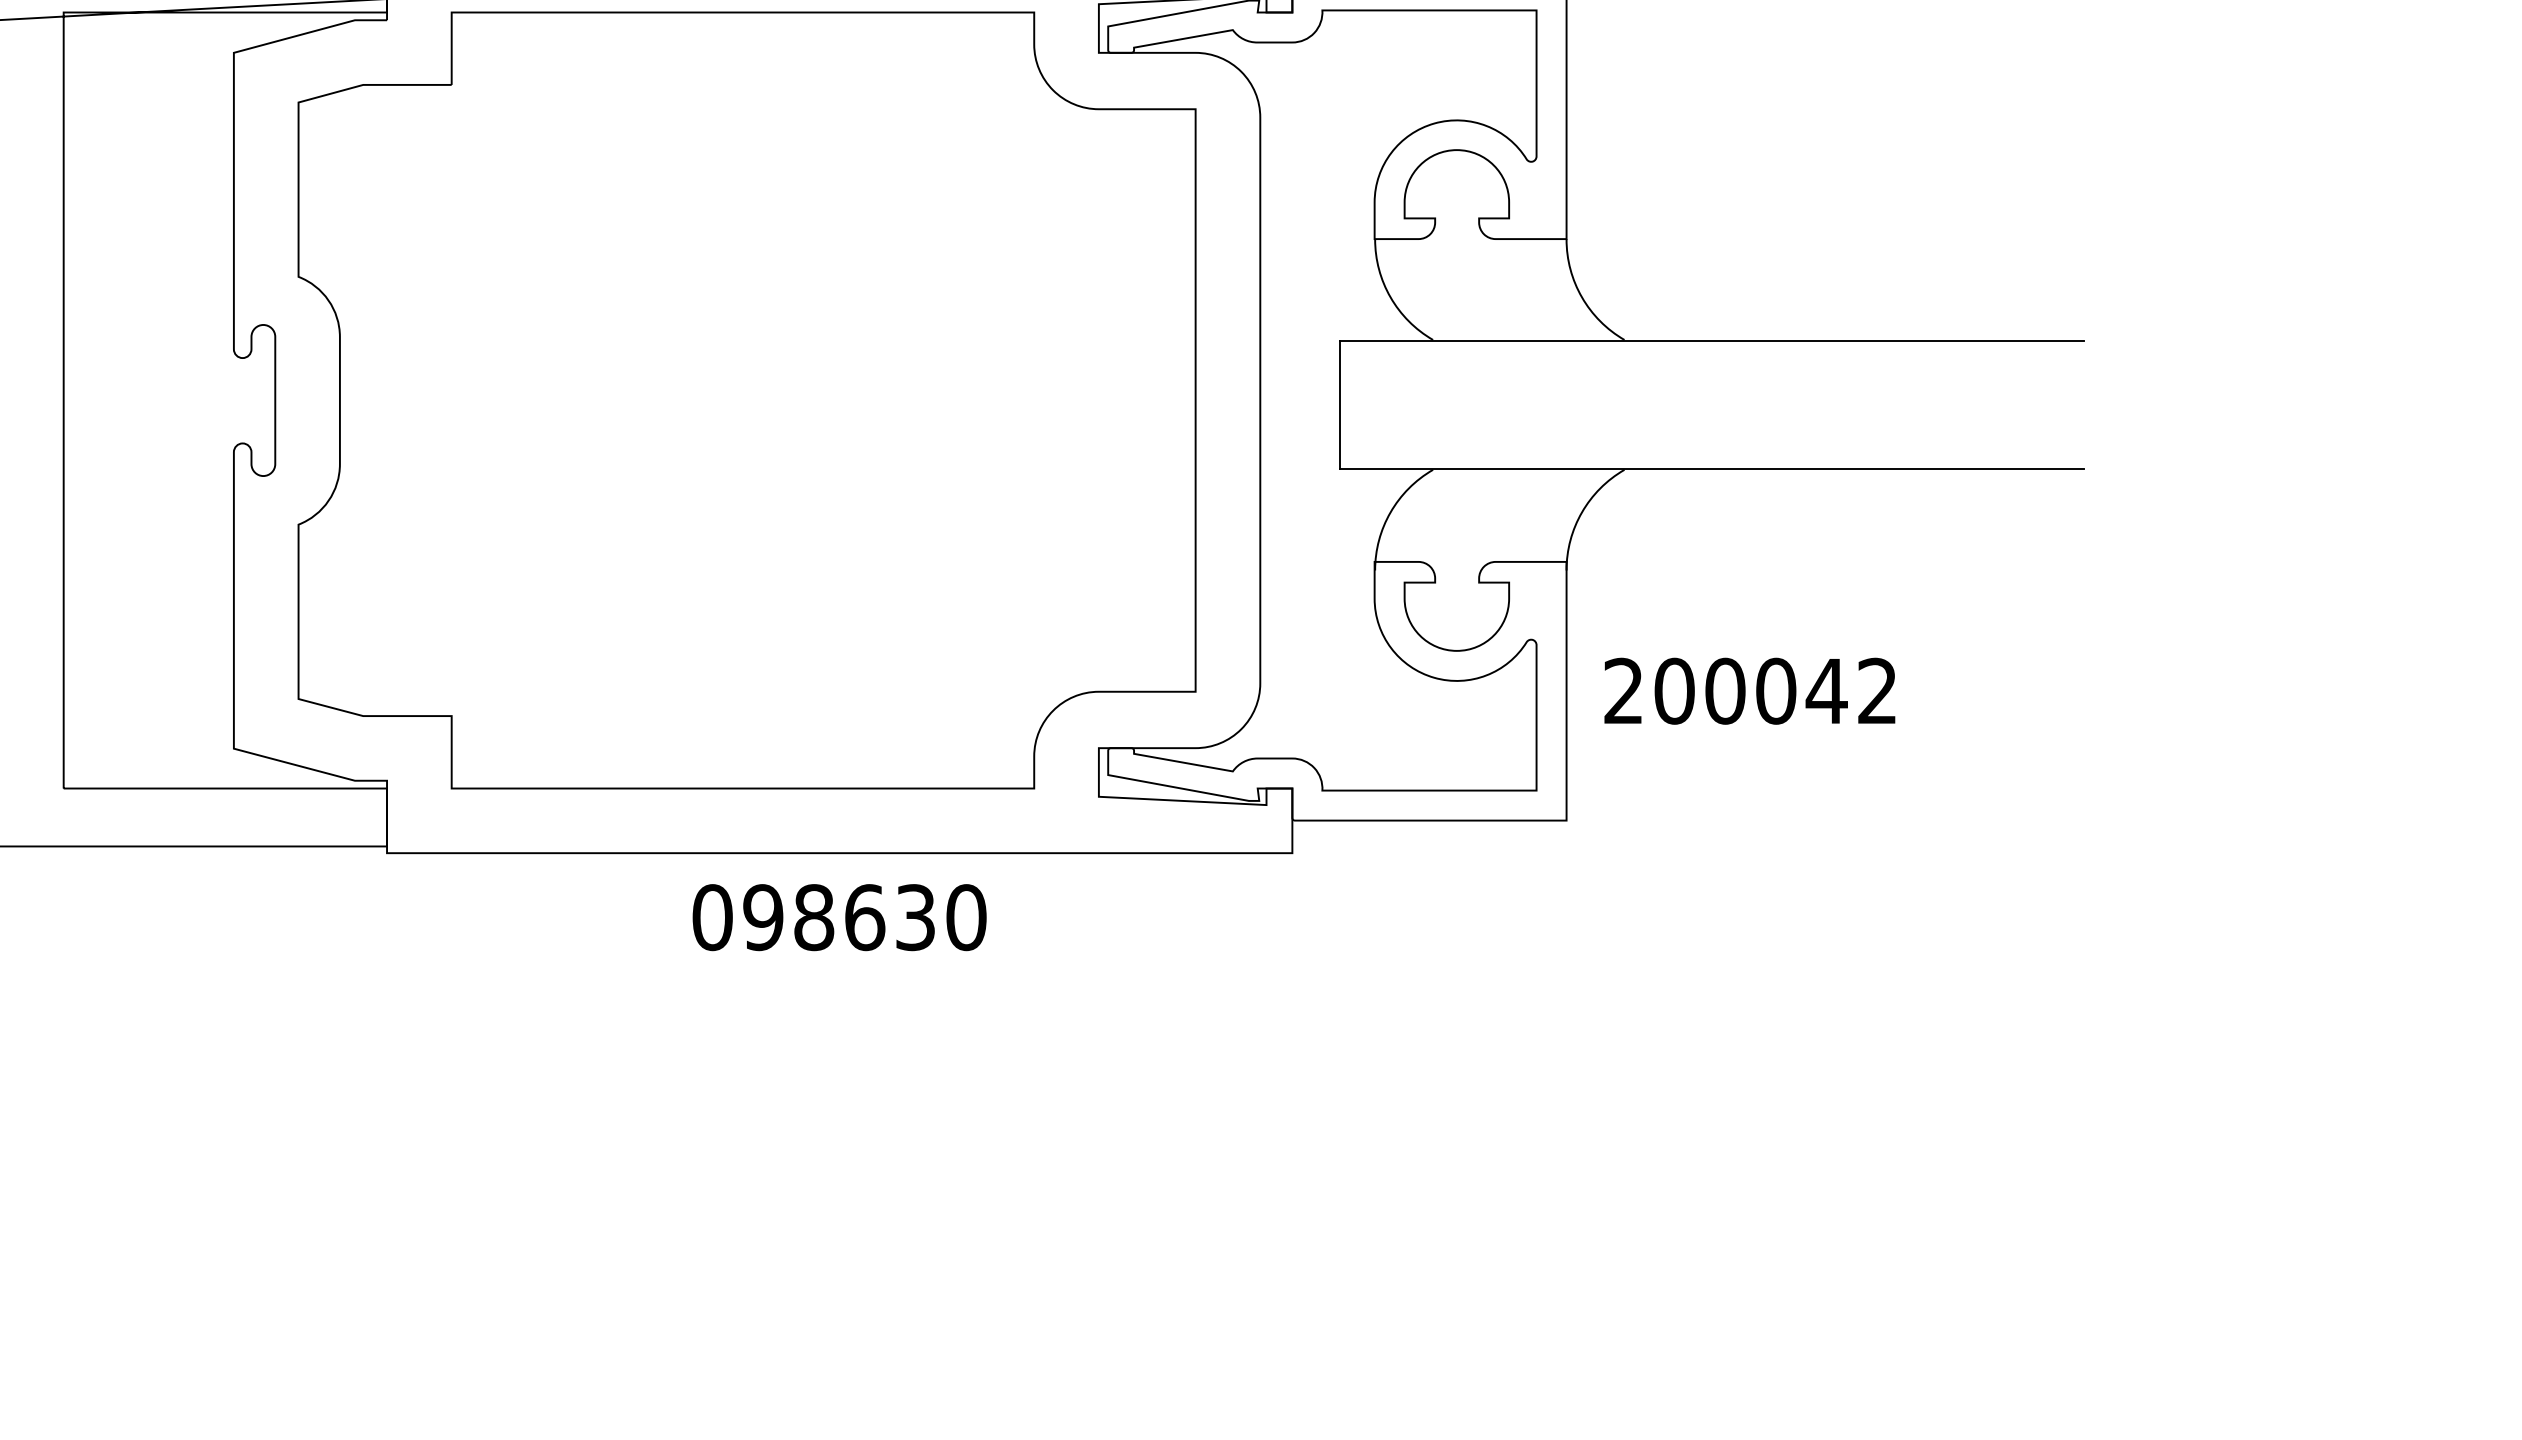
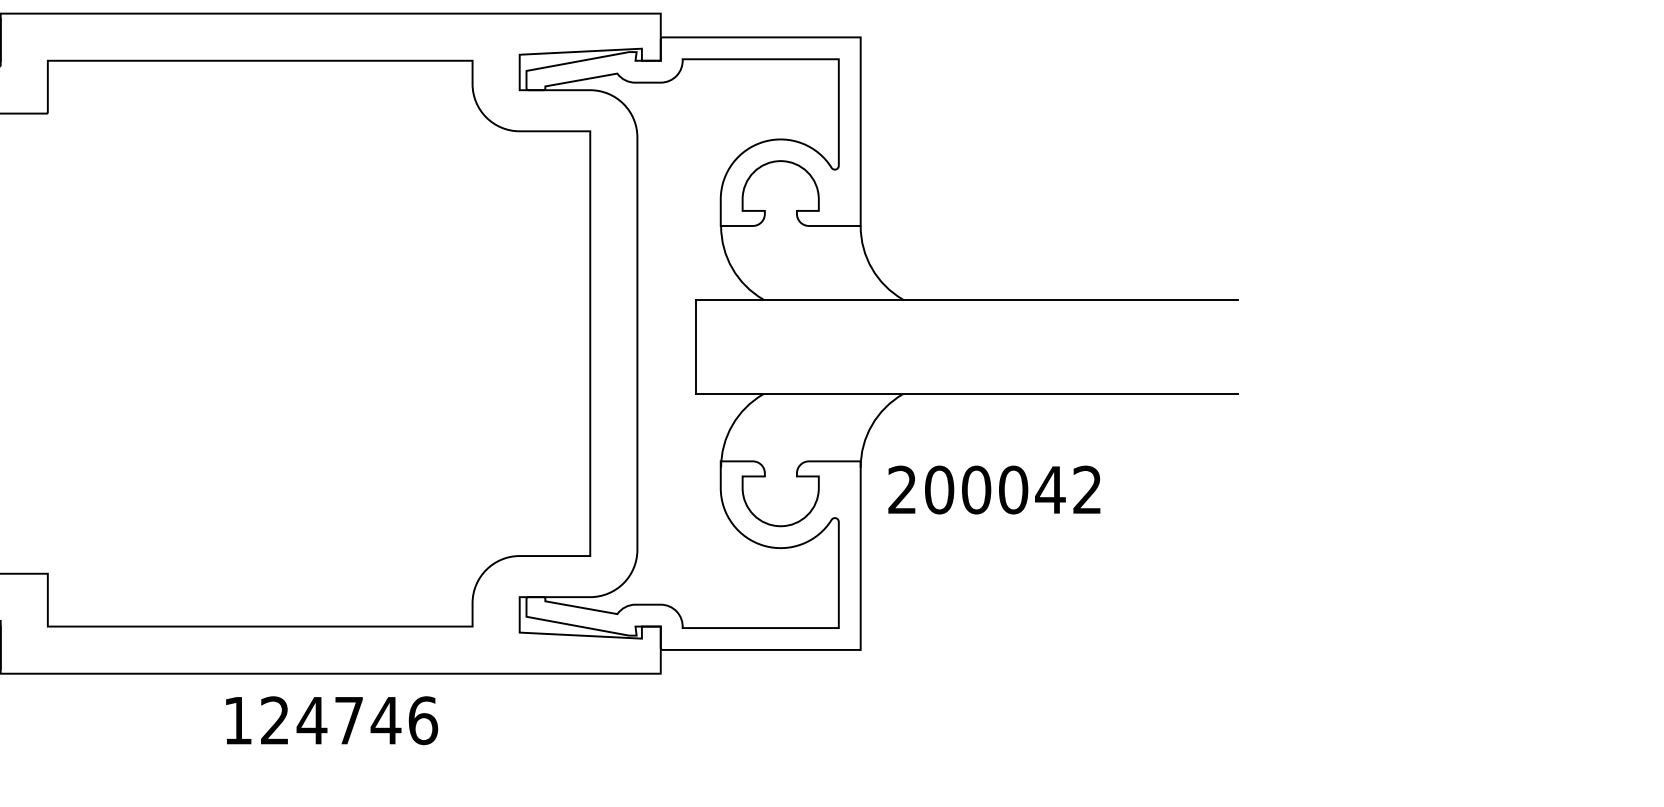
text: (1749, 690) -> (994, 489), moved
text: (839, 917) -> (330, 720), 098630 -> 124746

